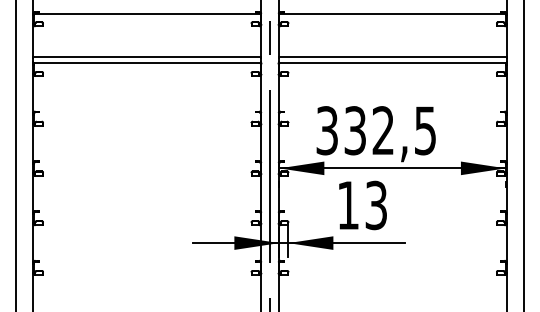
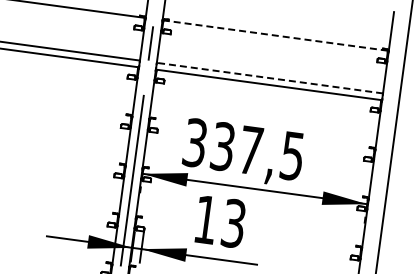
line: (392, 13) -> (275, 35), solid -> dashed
line: (392, 56) -> (269, 78), solid -> dashed
text: (382, 130) -> (249, 150), 332,5 -> 337,5

